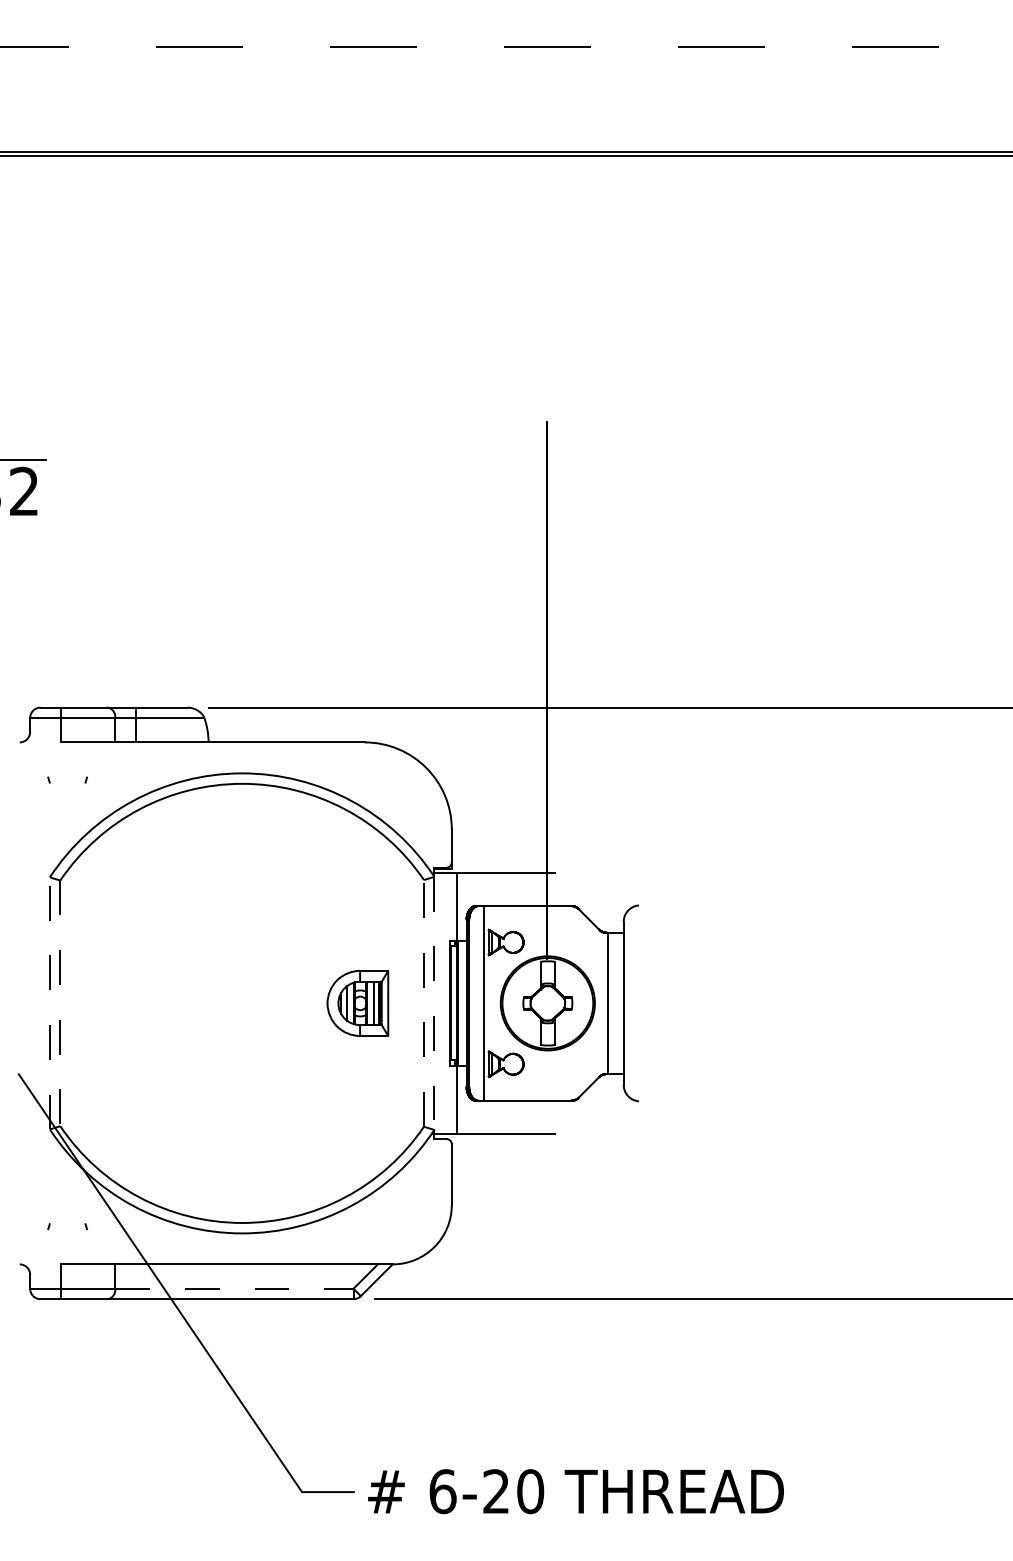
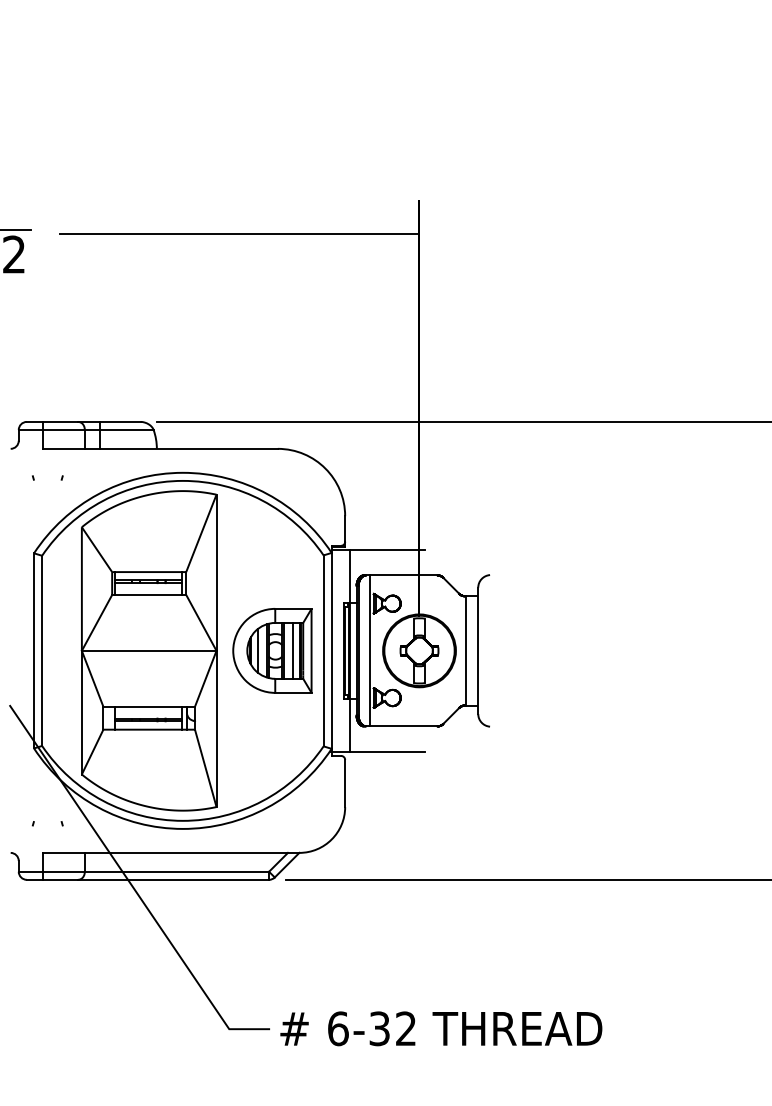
line: (314, 465) -> (238, 234), added
line: (49, 1002) -> (33, 650), dashed -> solid
line: (423, 1002) -> (323, 650), dashed -> solid
line: (60, 1003) -> (42, 650), dashed -> solid
part: (198, 1003) -> (149, 650), added
part: (357, 1003) -> (272, 650), size x1.67
line: (434, 1003) -> (331, 650), dashed -> solid
line: (235, 1288) -> (177, 871), dashed -> solid
text: (513, 1491) -> (392, 1028), 6-20 -> 6-32

